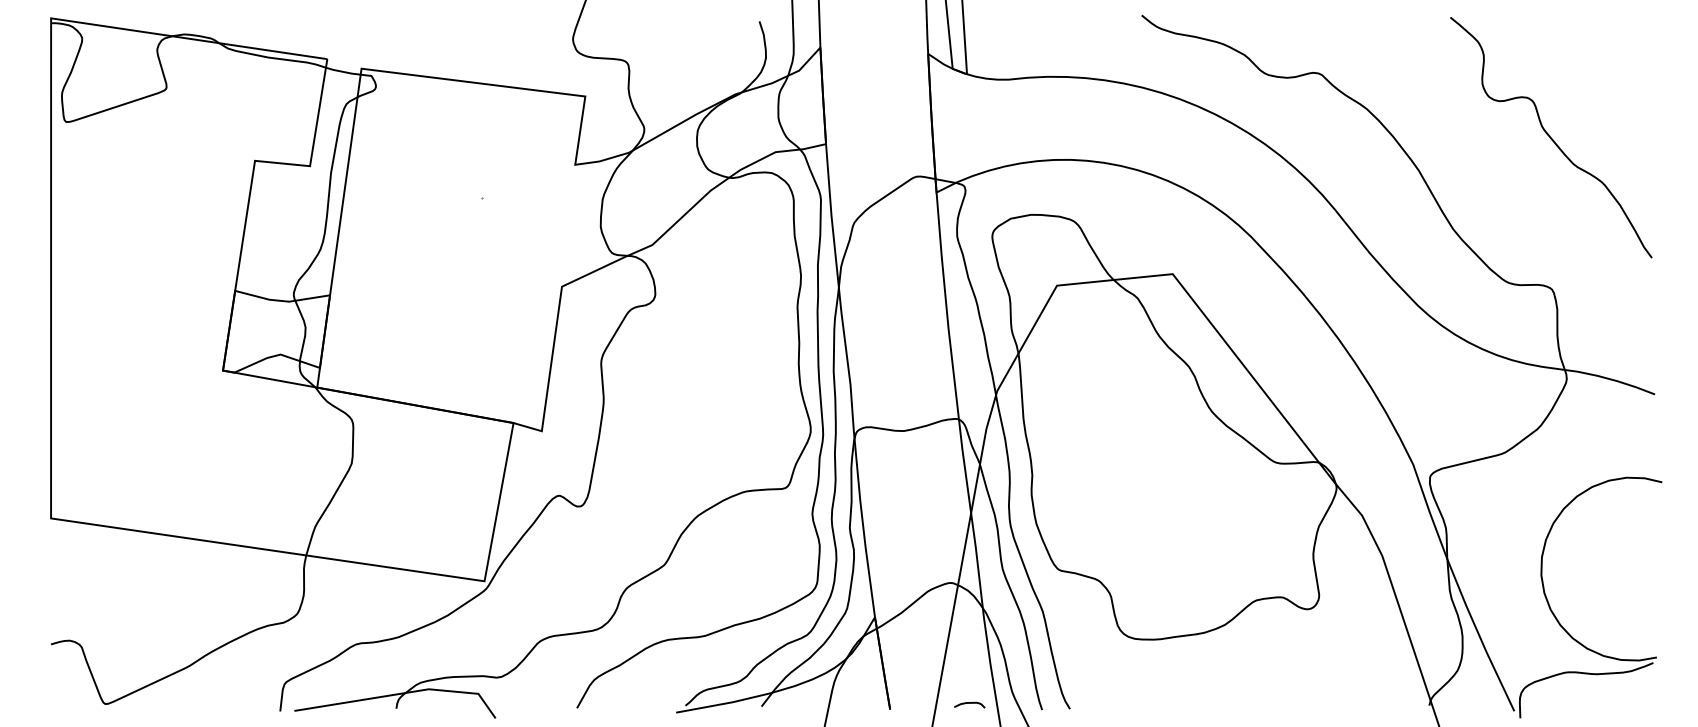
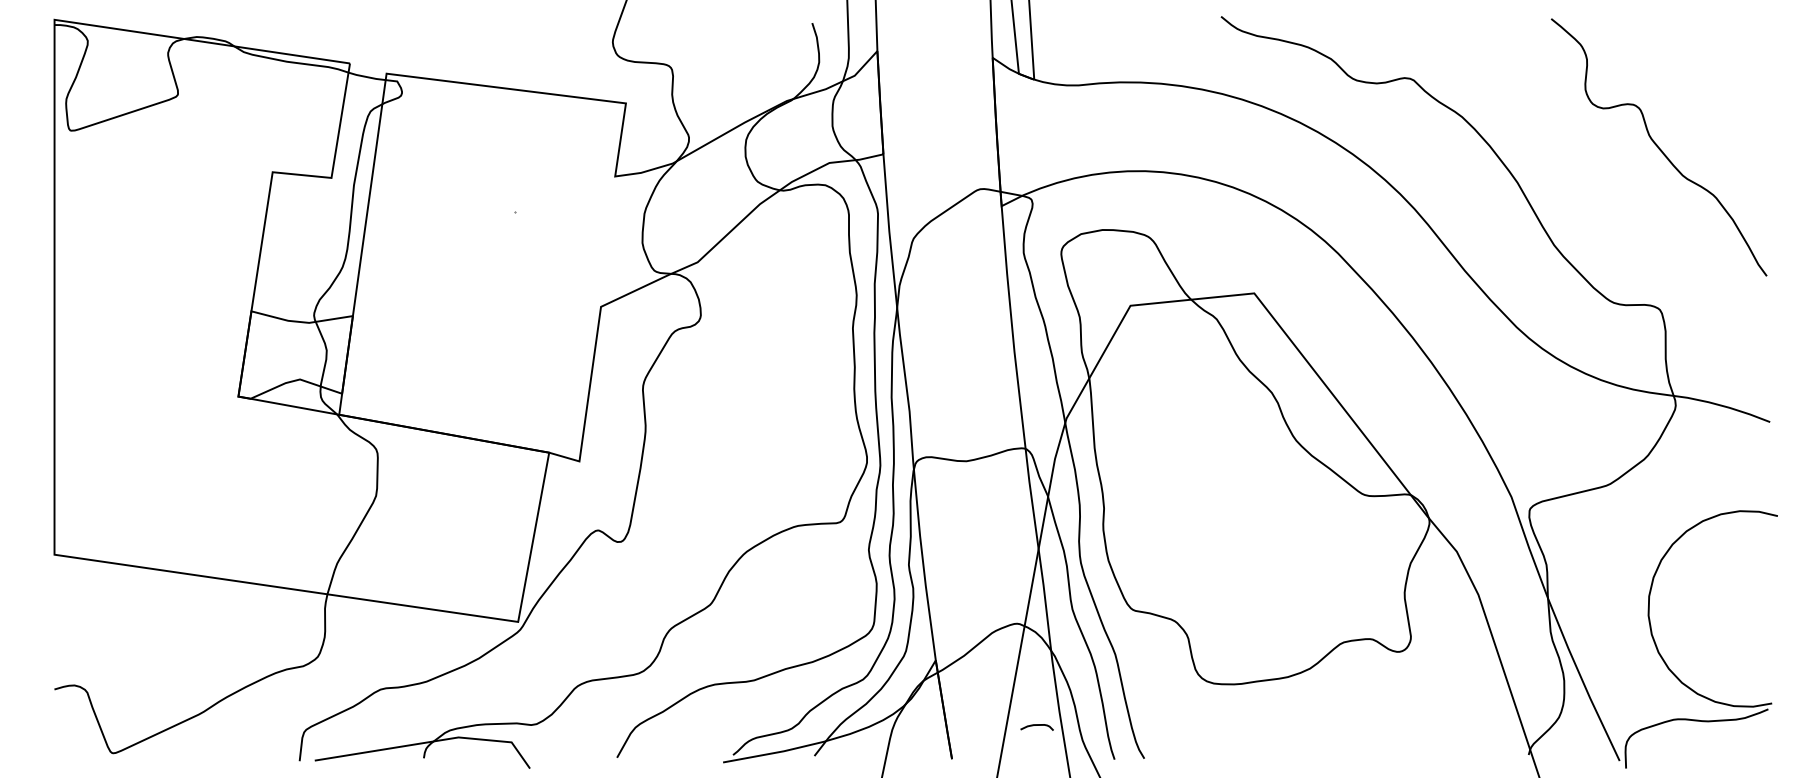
curve: (969, 703) -> (1036, 725), moved

